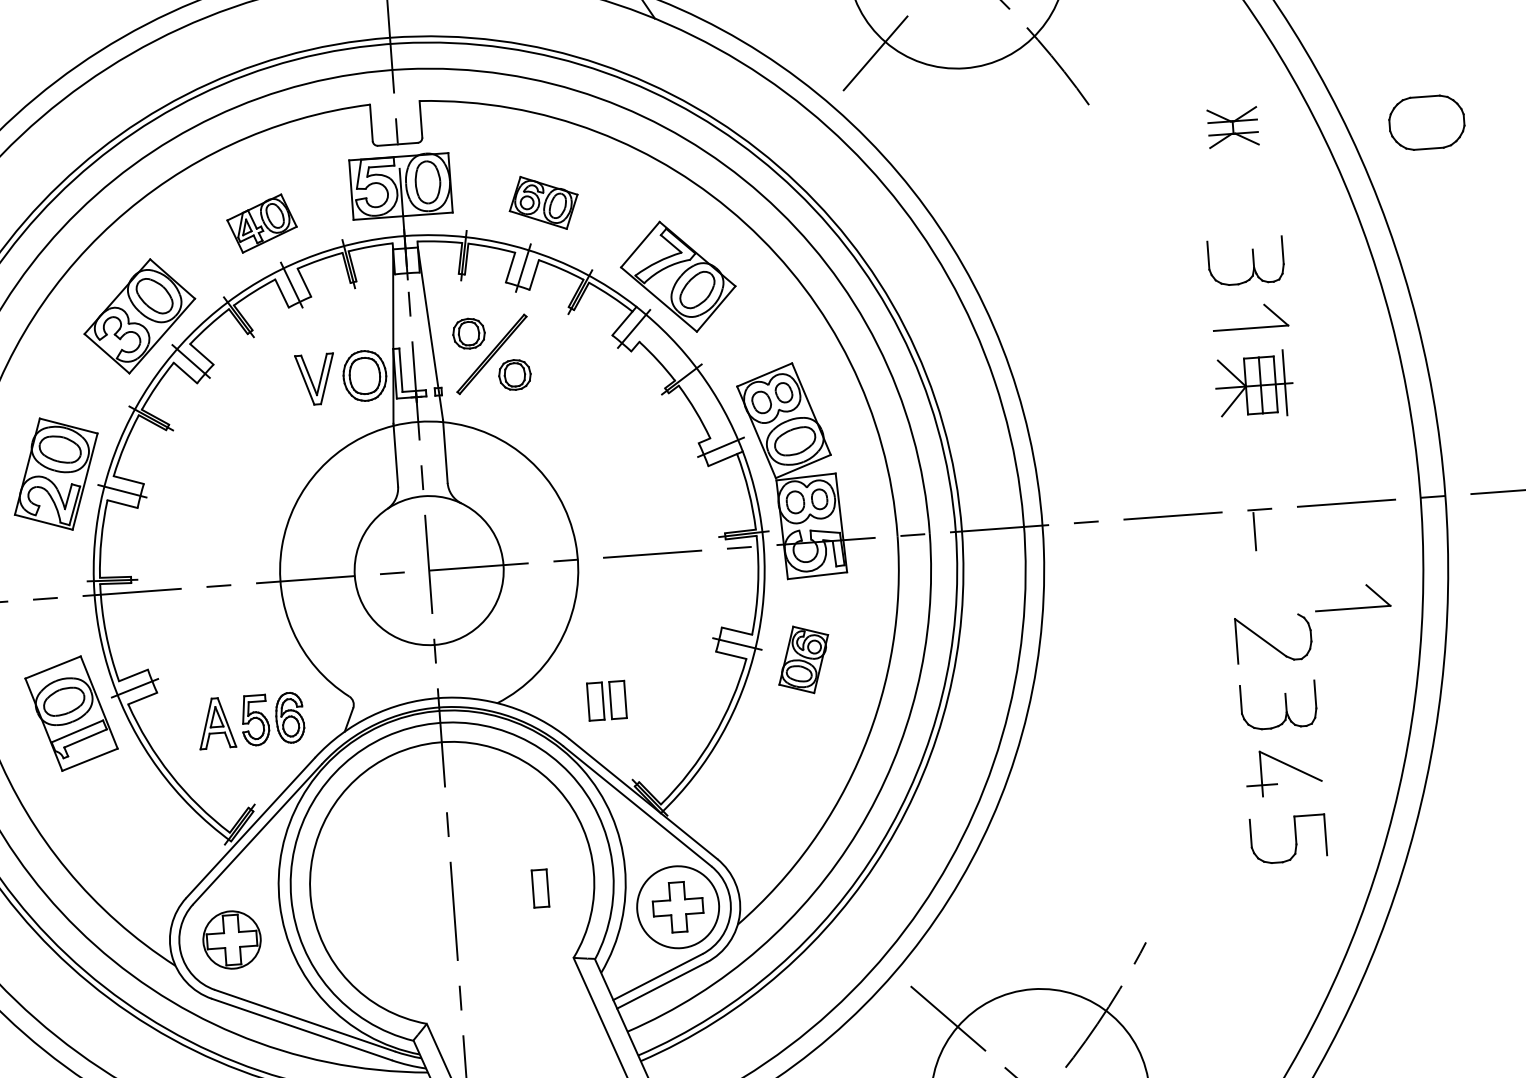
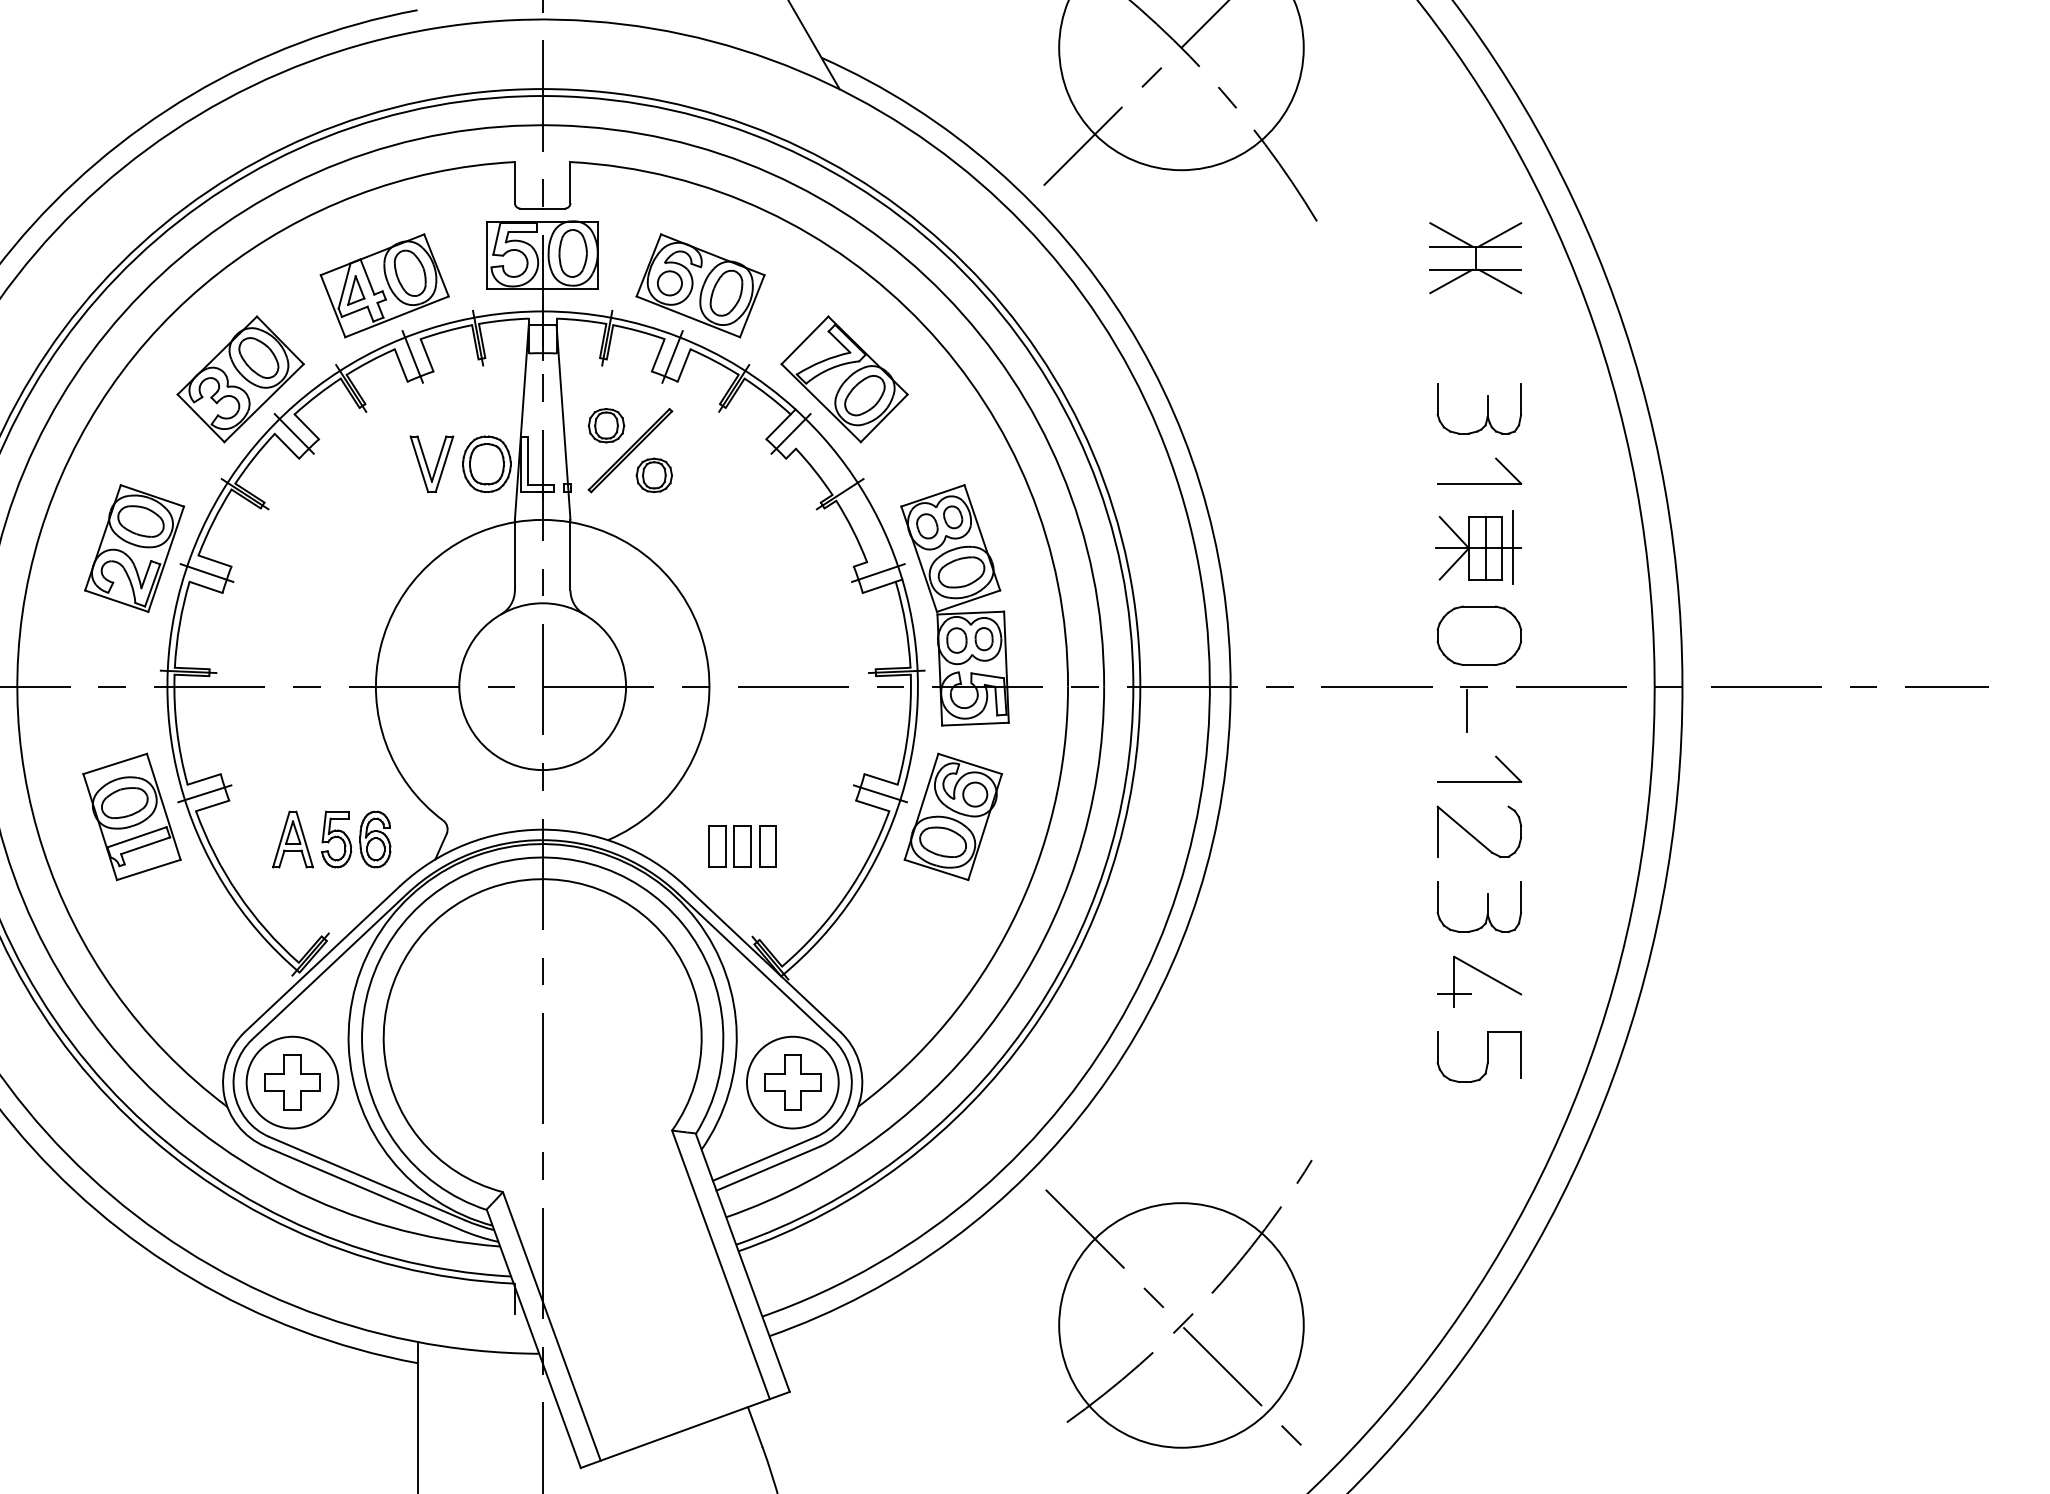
part: (1426, 122) -> (1479, 635), moved
part: (1232, 127) -> (1475, 258), size x1.67
part: (543, 202) -> (700, 285), size x1.67
part: (261, 223) -> (384, 285), size x1.67
part: (1353, 608) -> (1479, 781), moved
part: (803, 659) -> (952, 816), size x1.67
part: (540, 888) -> (767, 846), moved
circle: (232, 939) -> (292, 1082), size x1.43

